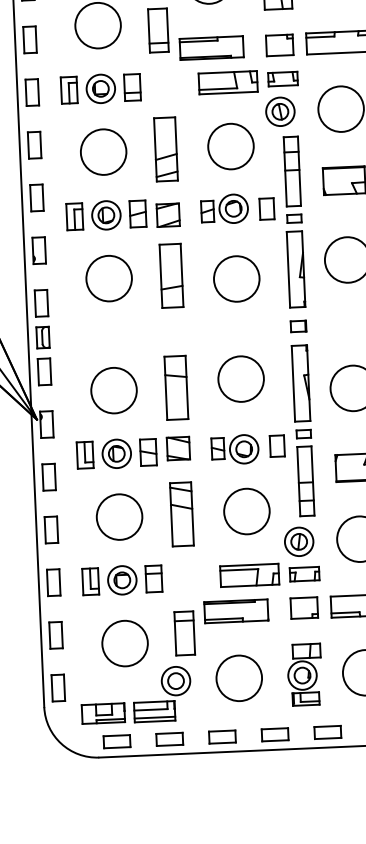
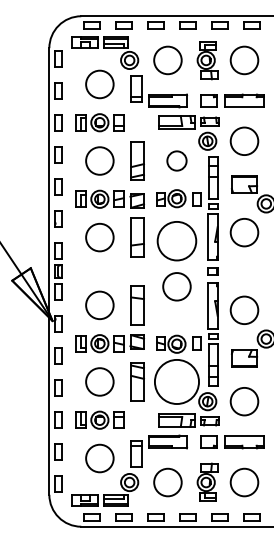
circle: (230, 145) -> (176, 160), size x0.7
circle: (235, 277) -> (176, 240), size x1.4
circle: (240, 378) -> (176, 286), moved
circle: (246, 510) -> (176, 381), size x1.6

